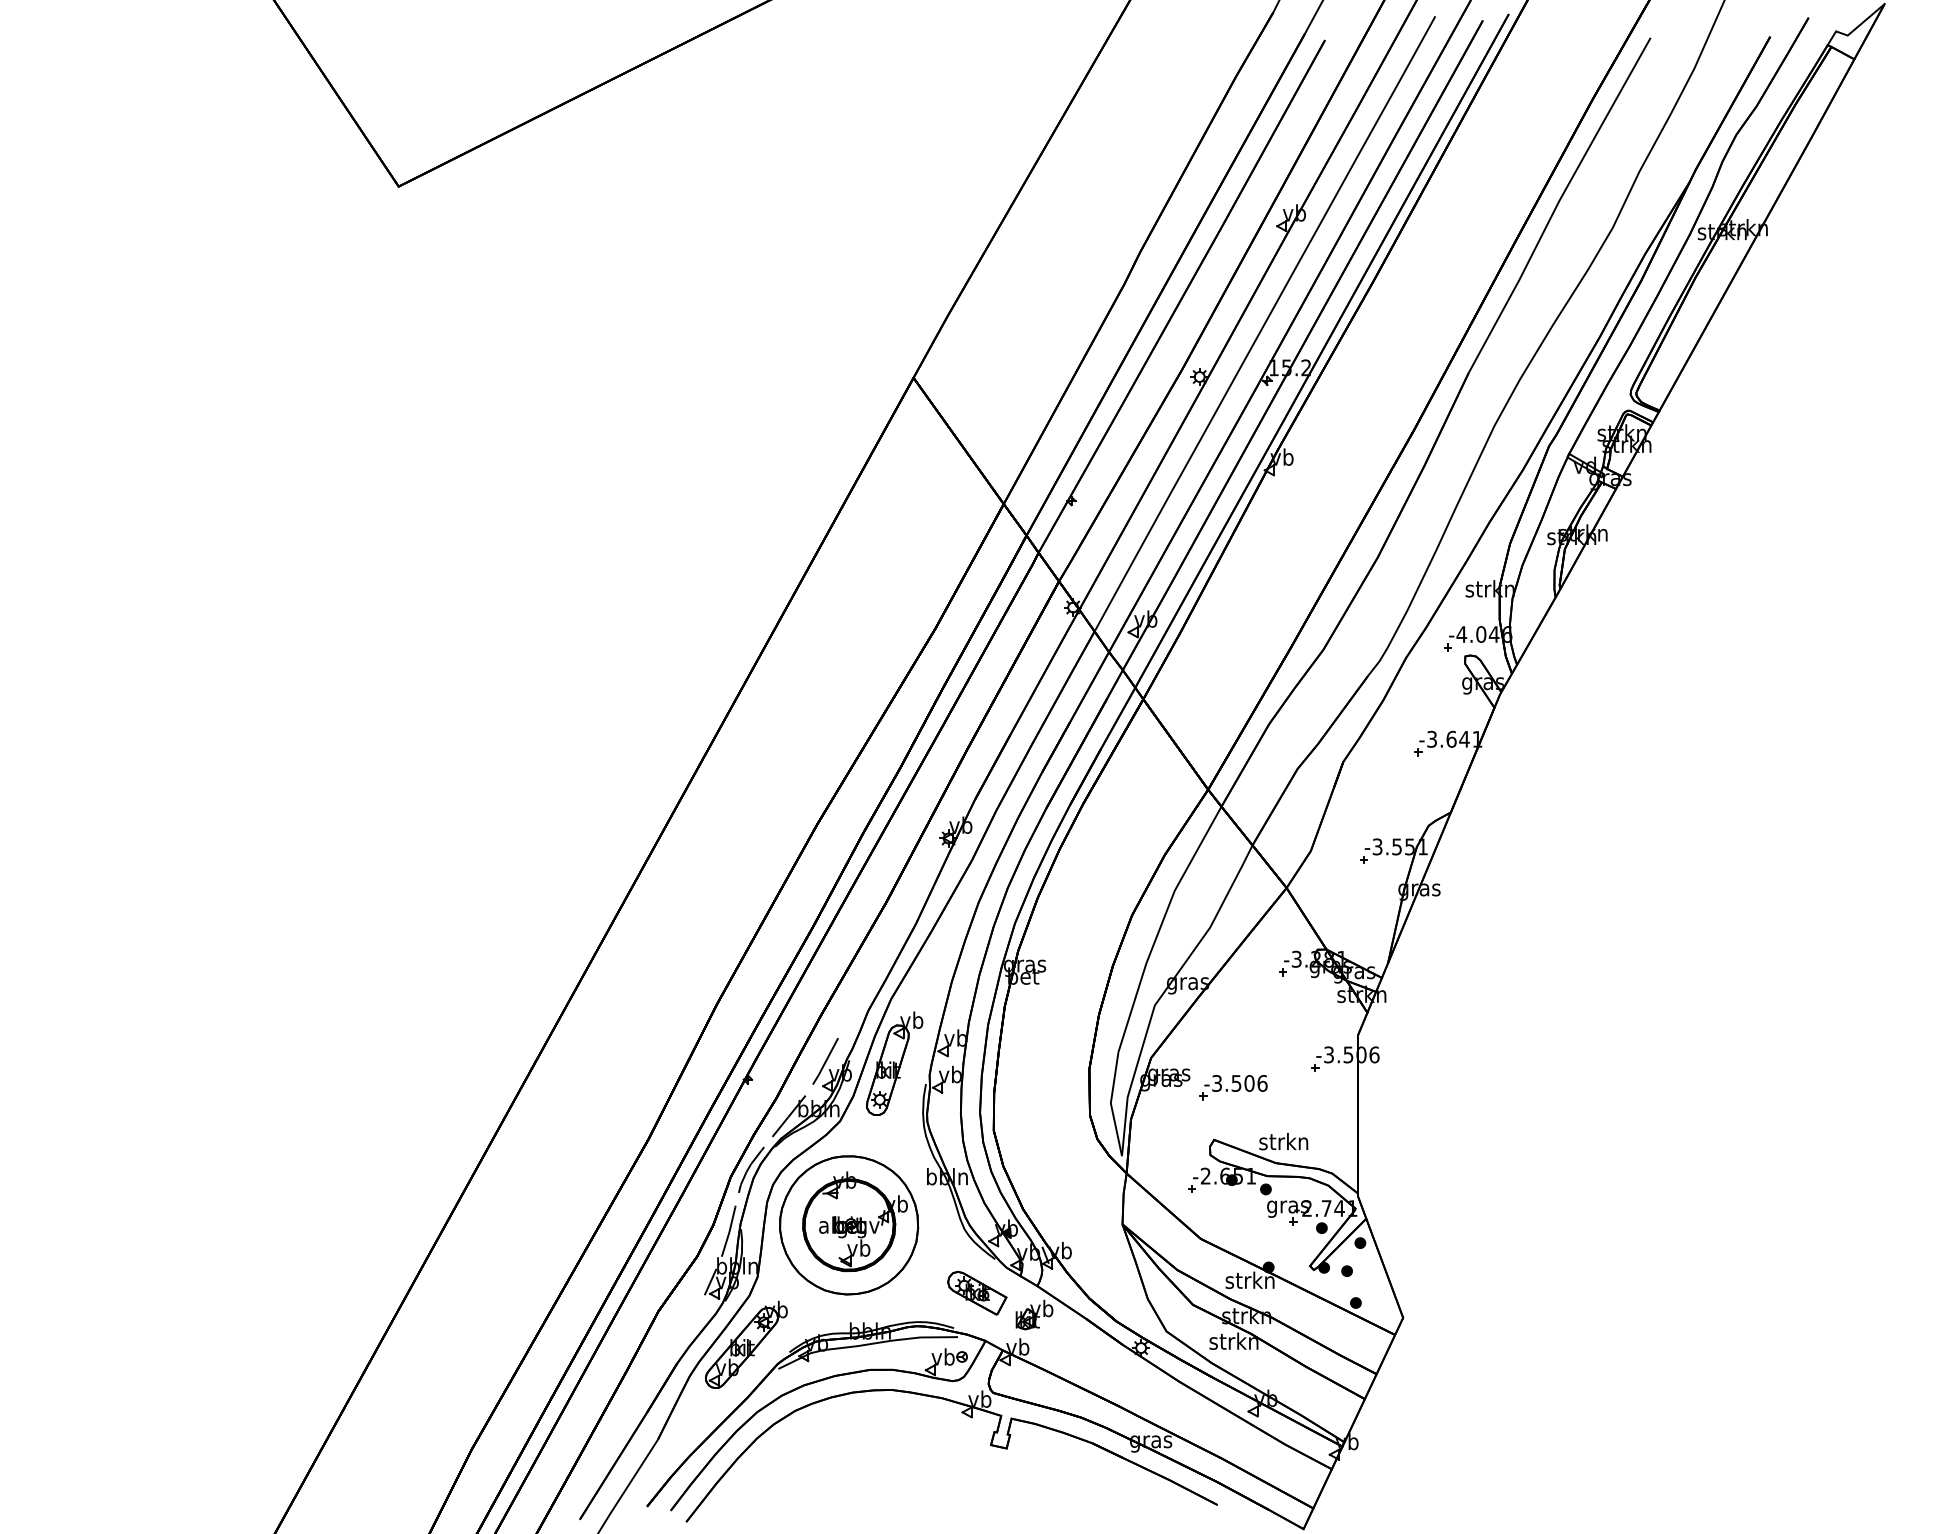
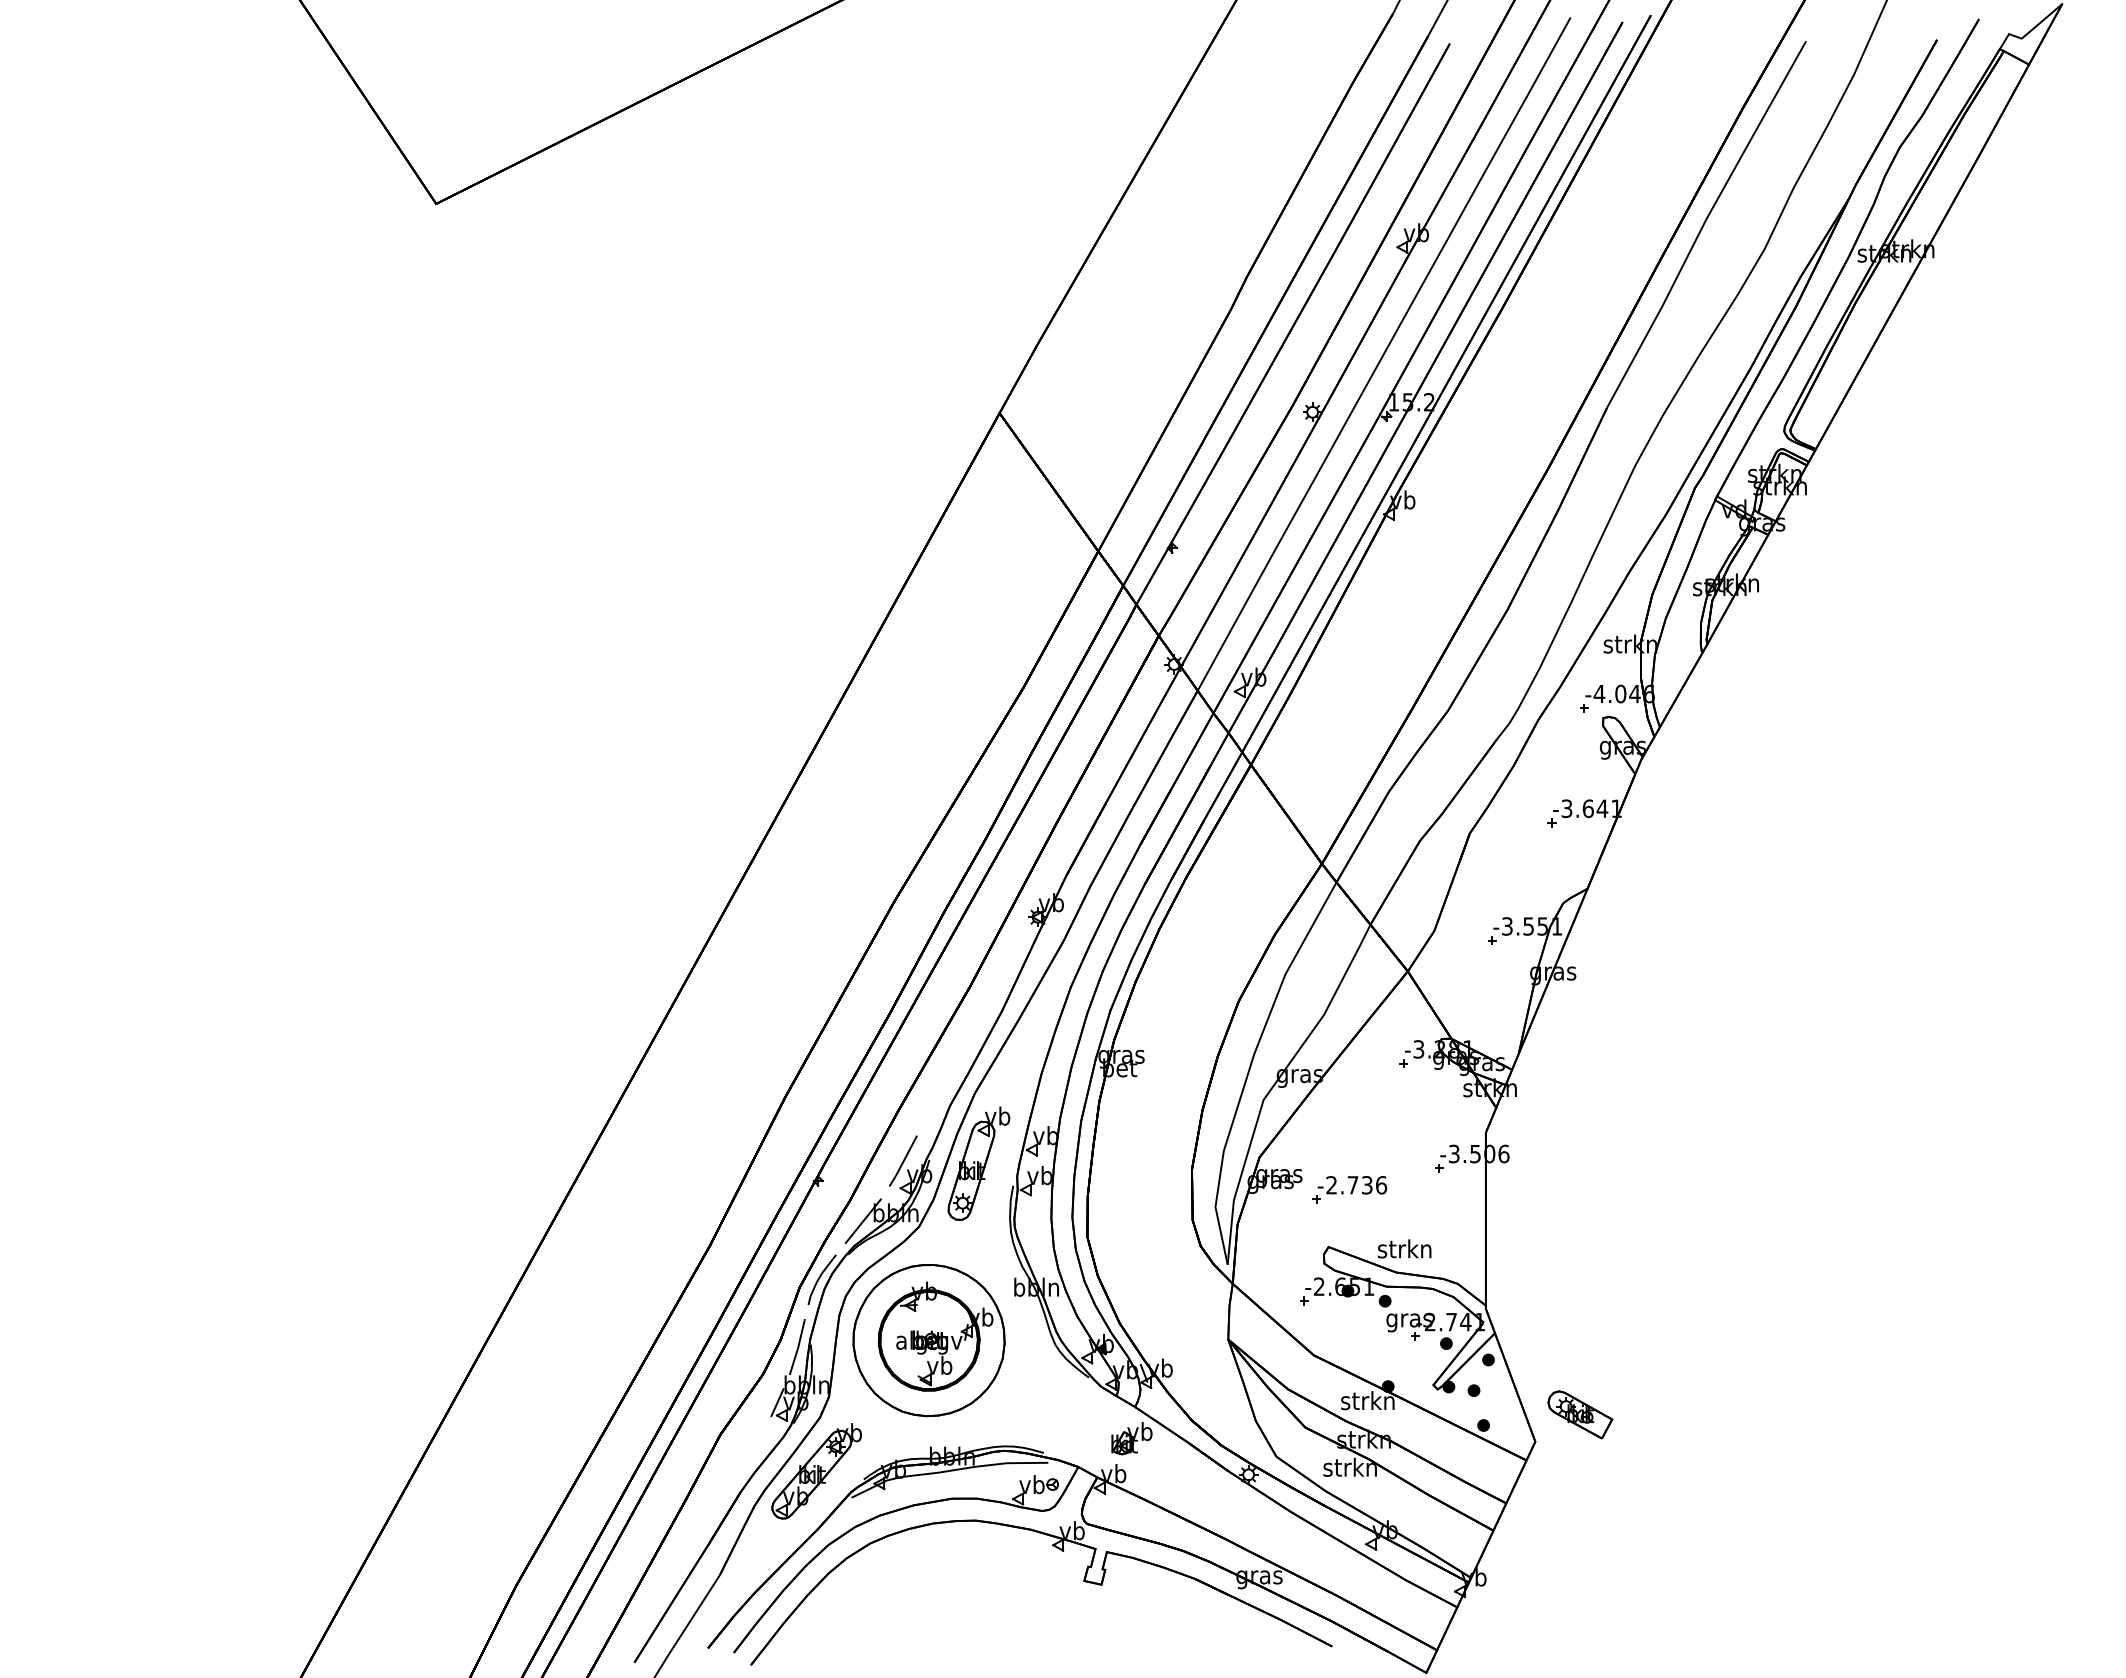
text: (1233, 1083) -> (1349, 1185), -3.506 -> -2.736
part: (977, 1292) -> (1580, 1414), moved

